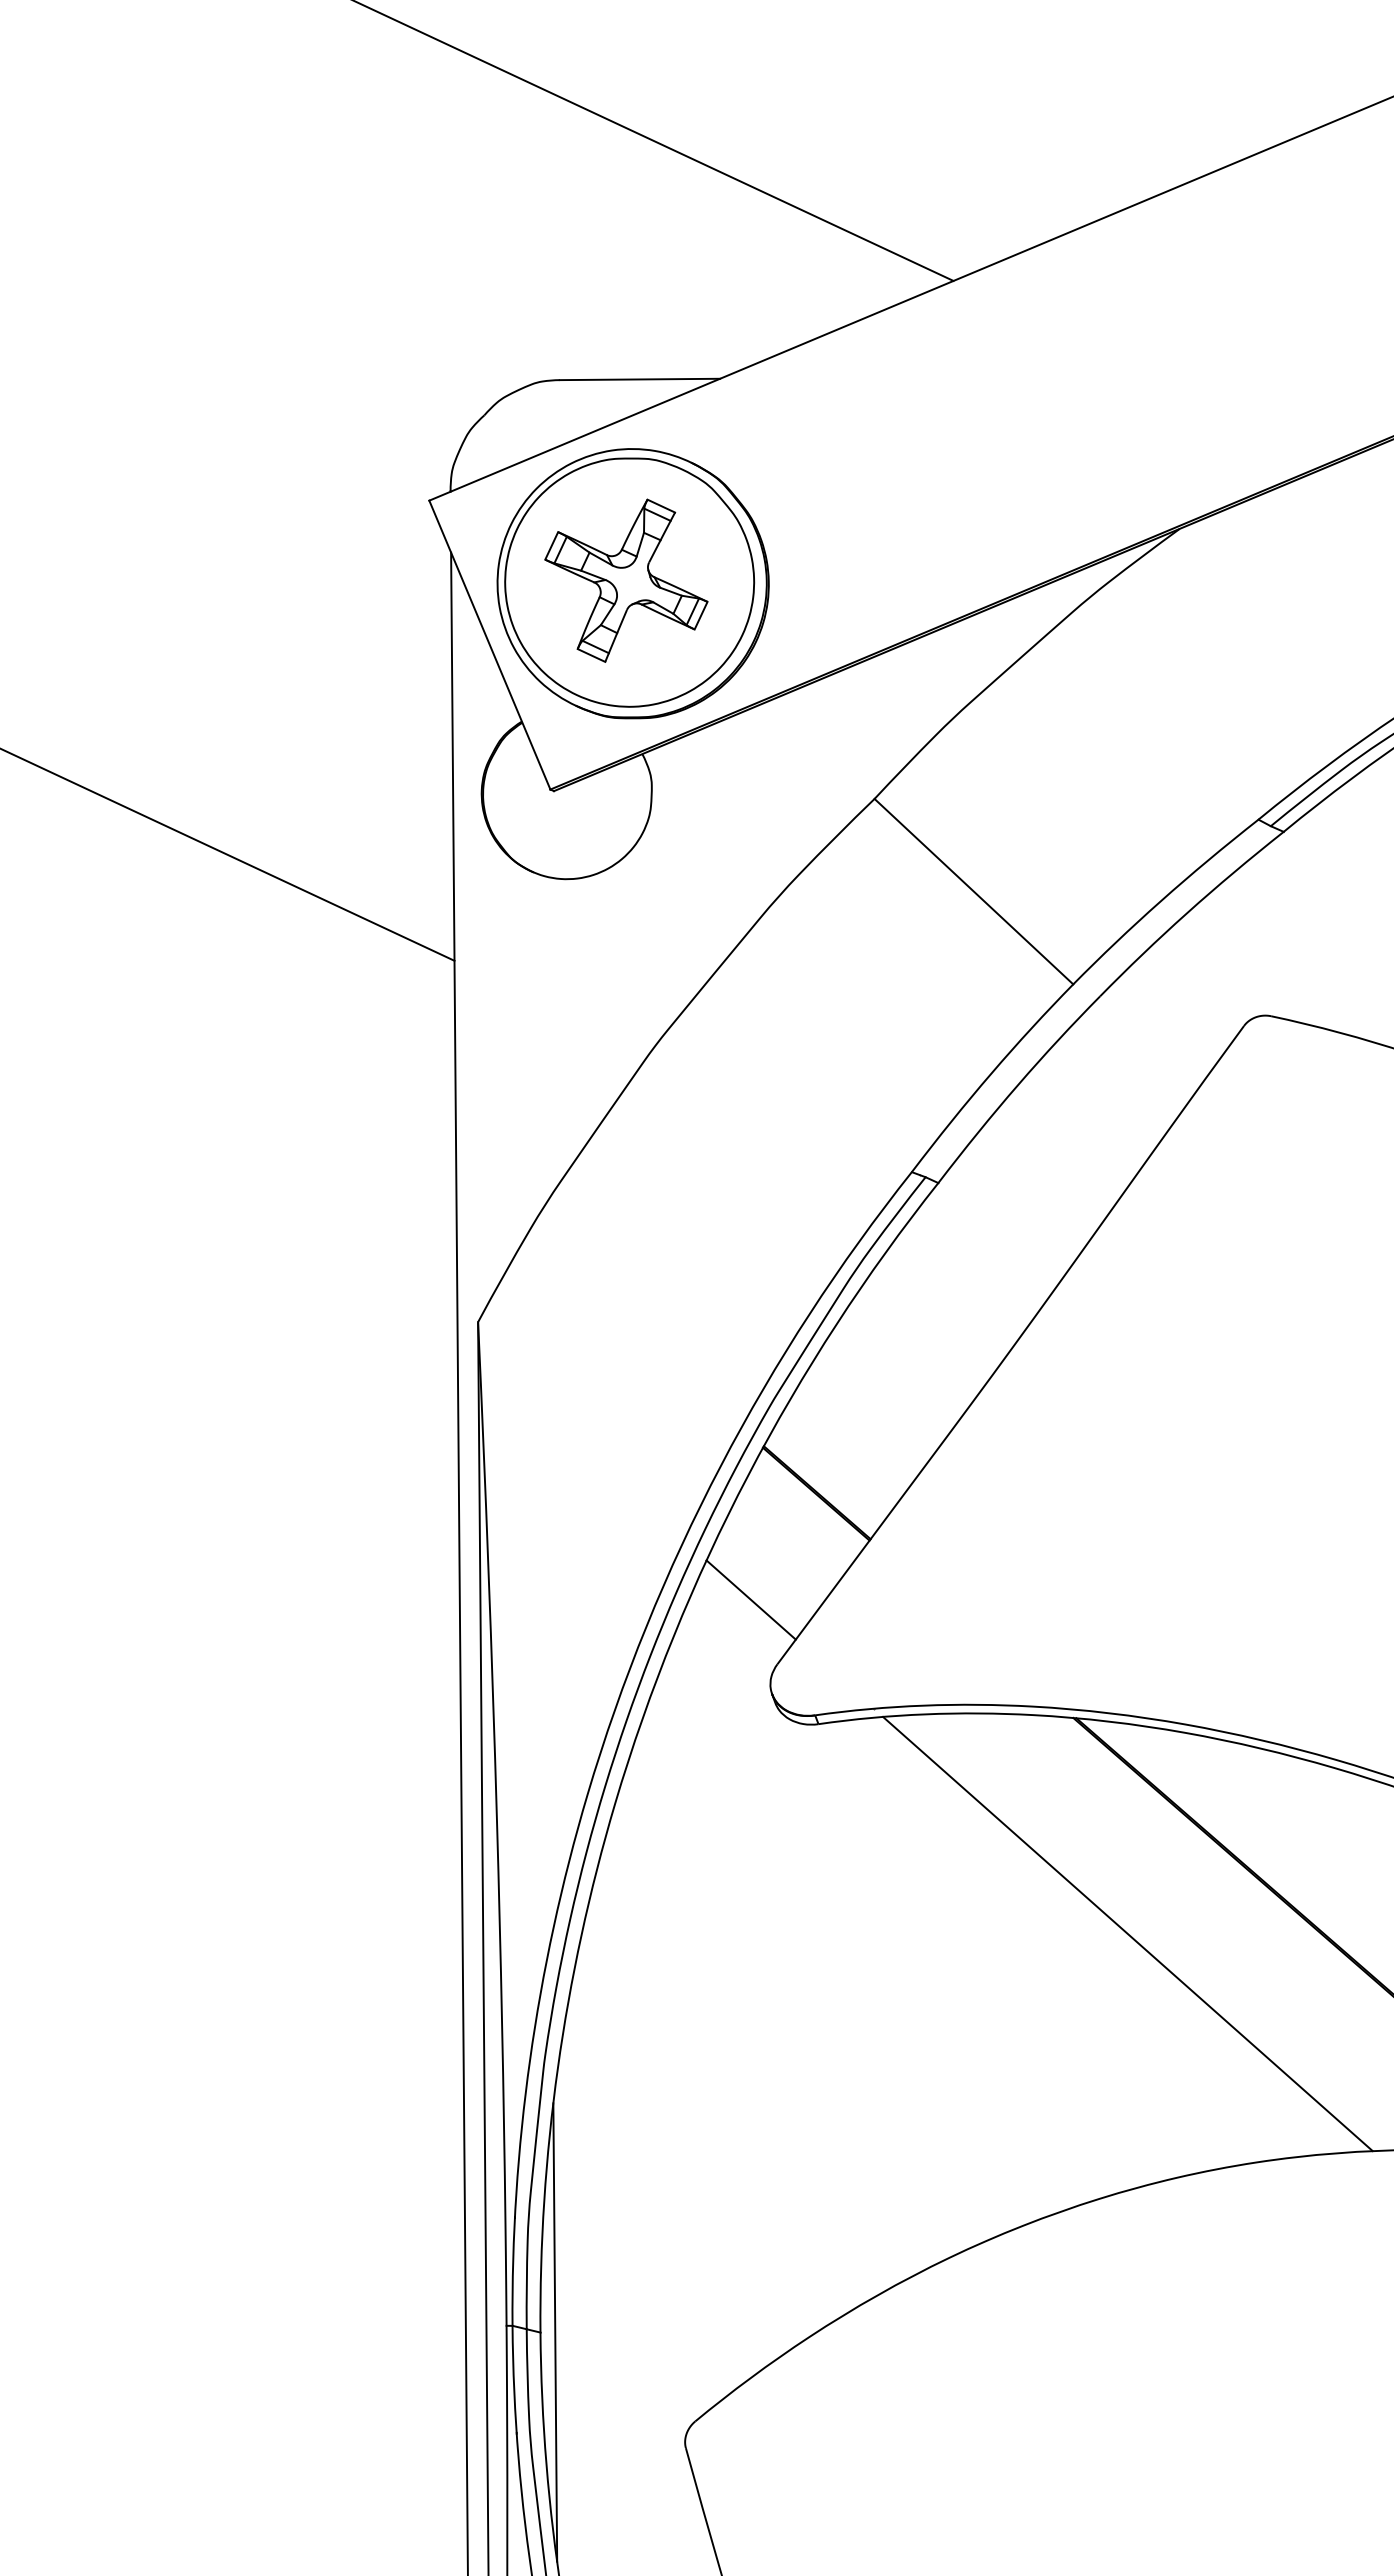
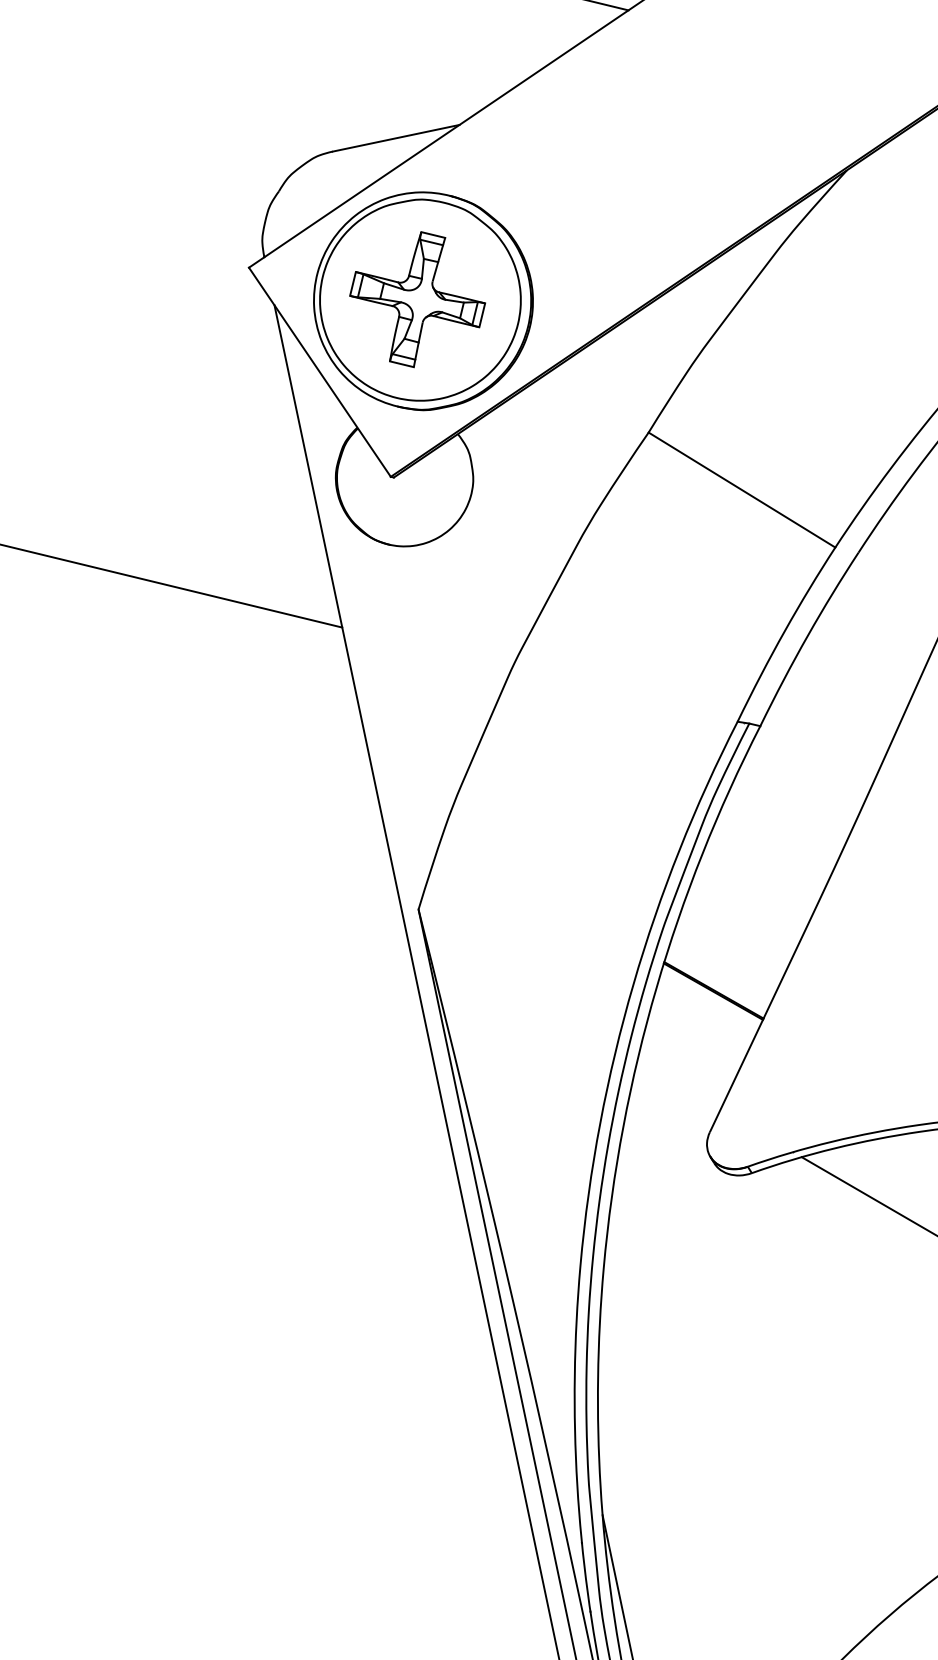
line: (750, 1599) -> (678, 1085), removed

